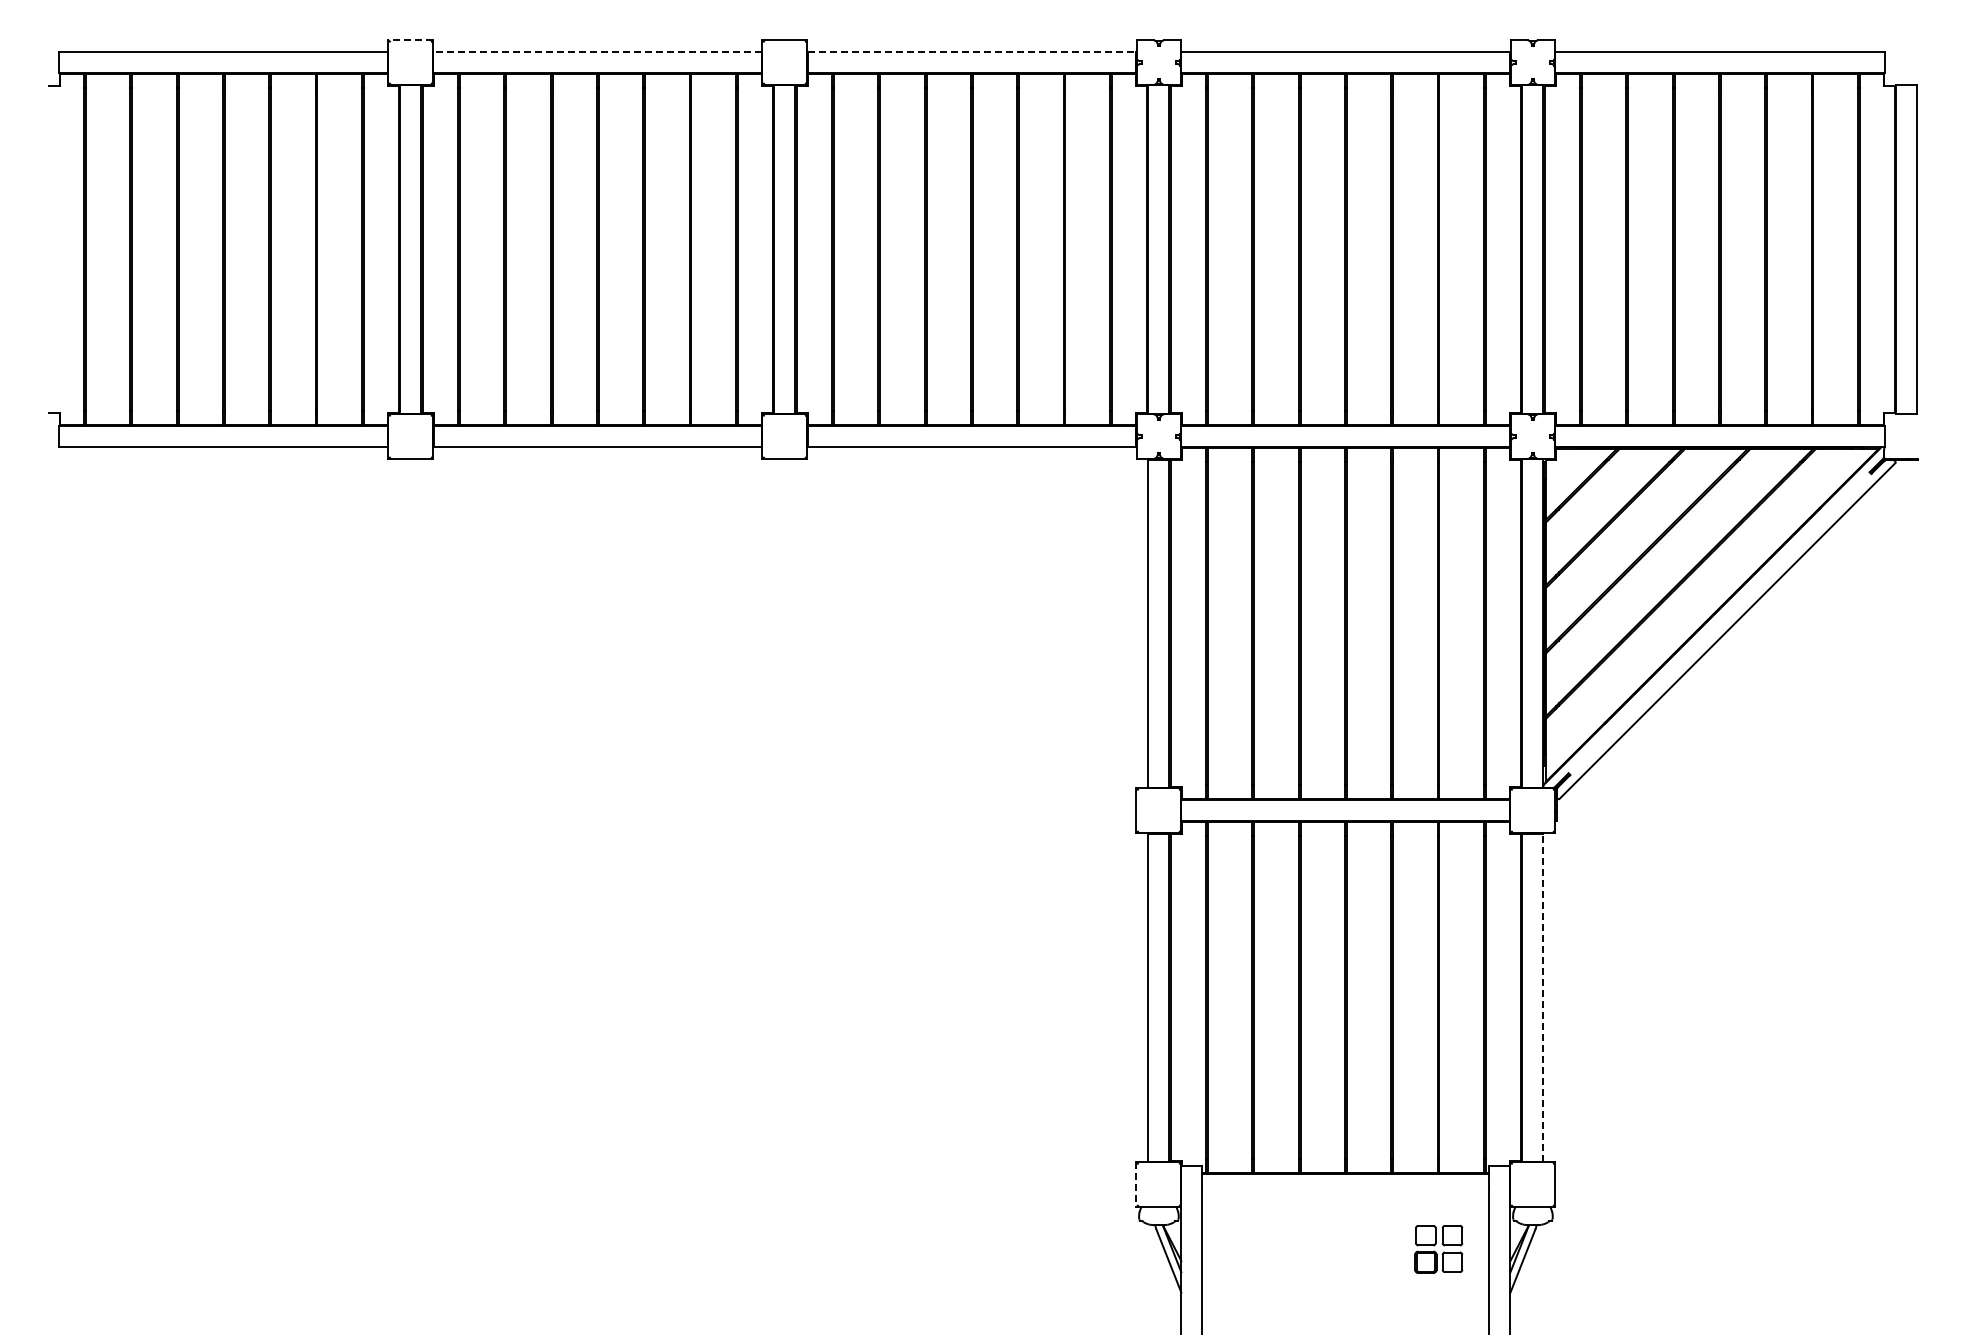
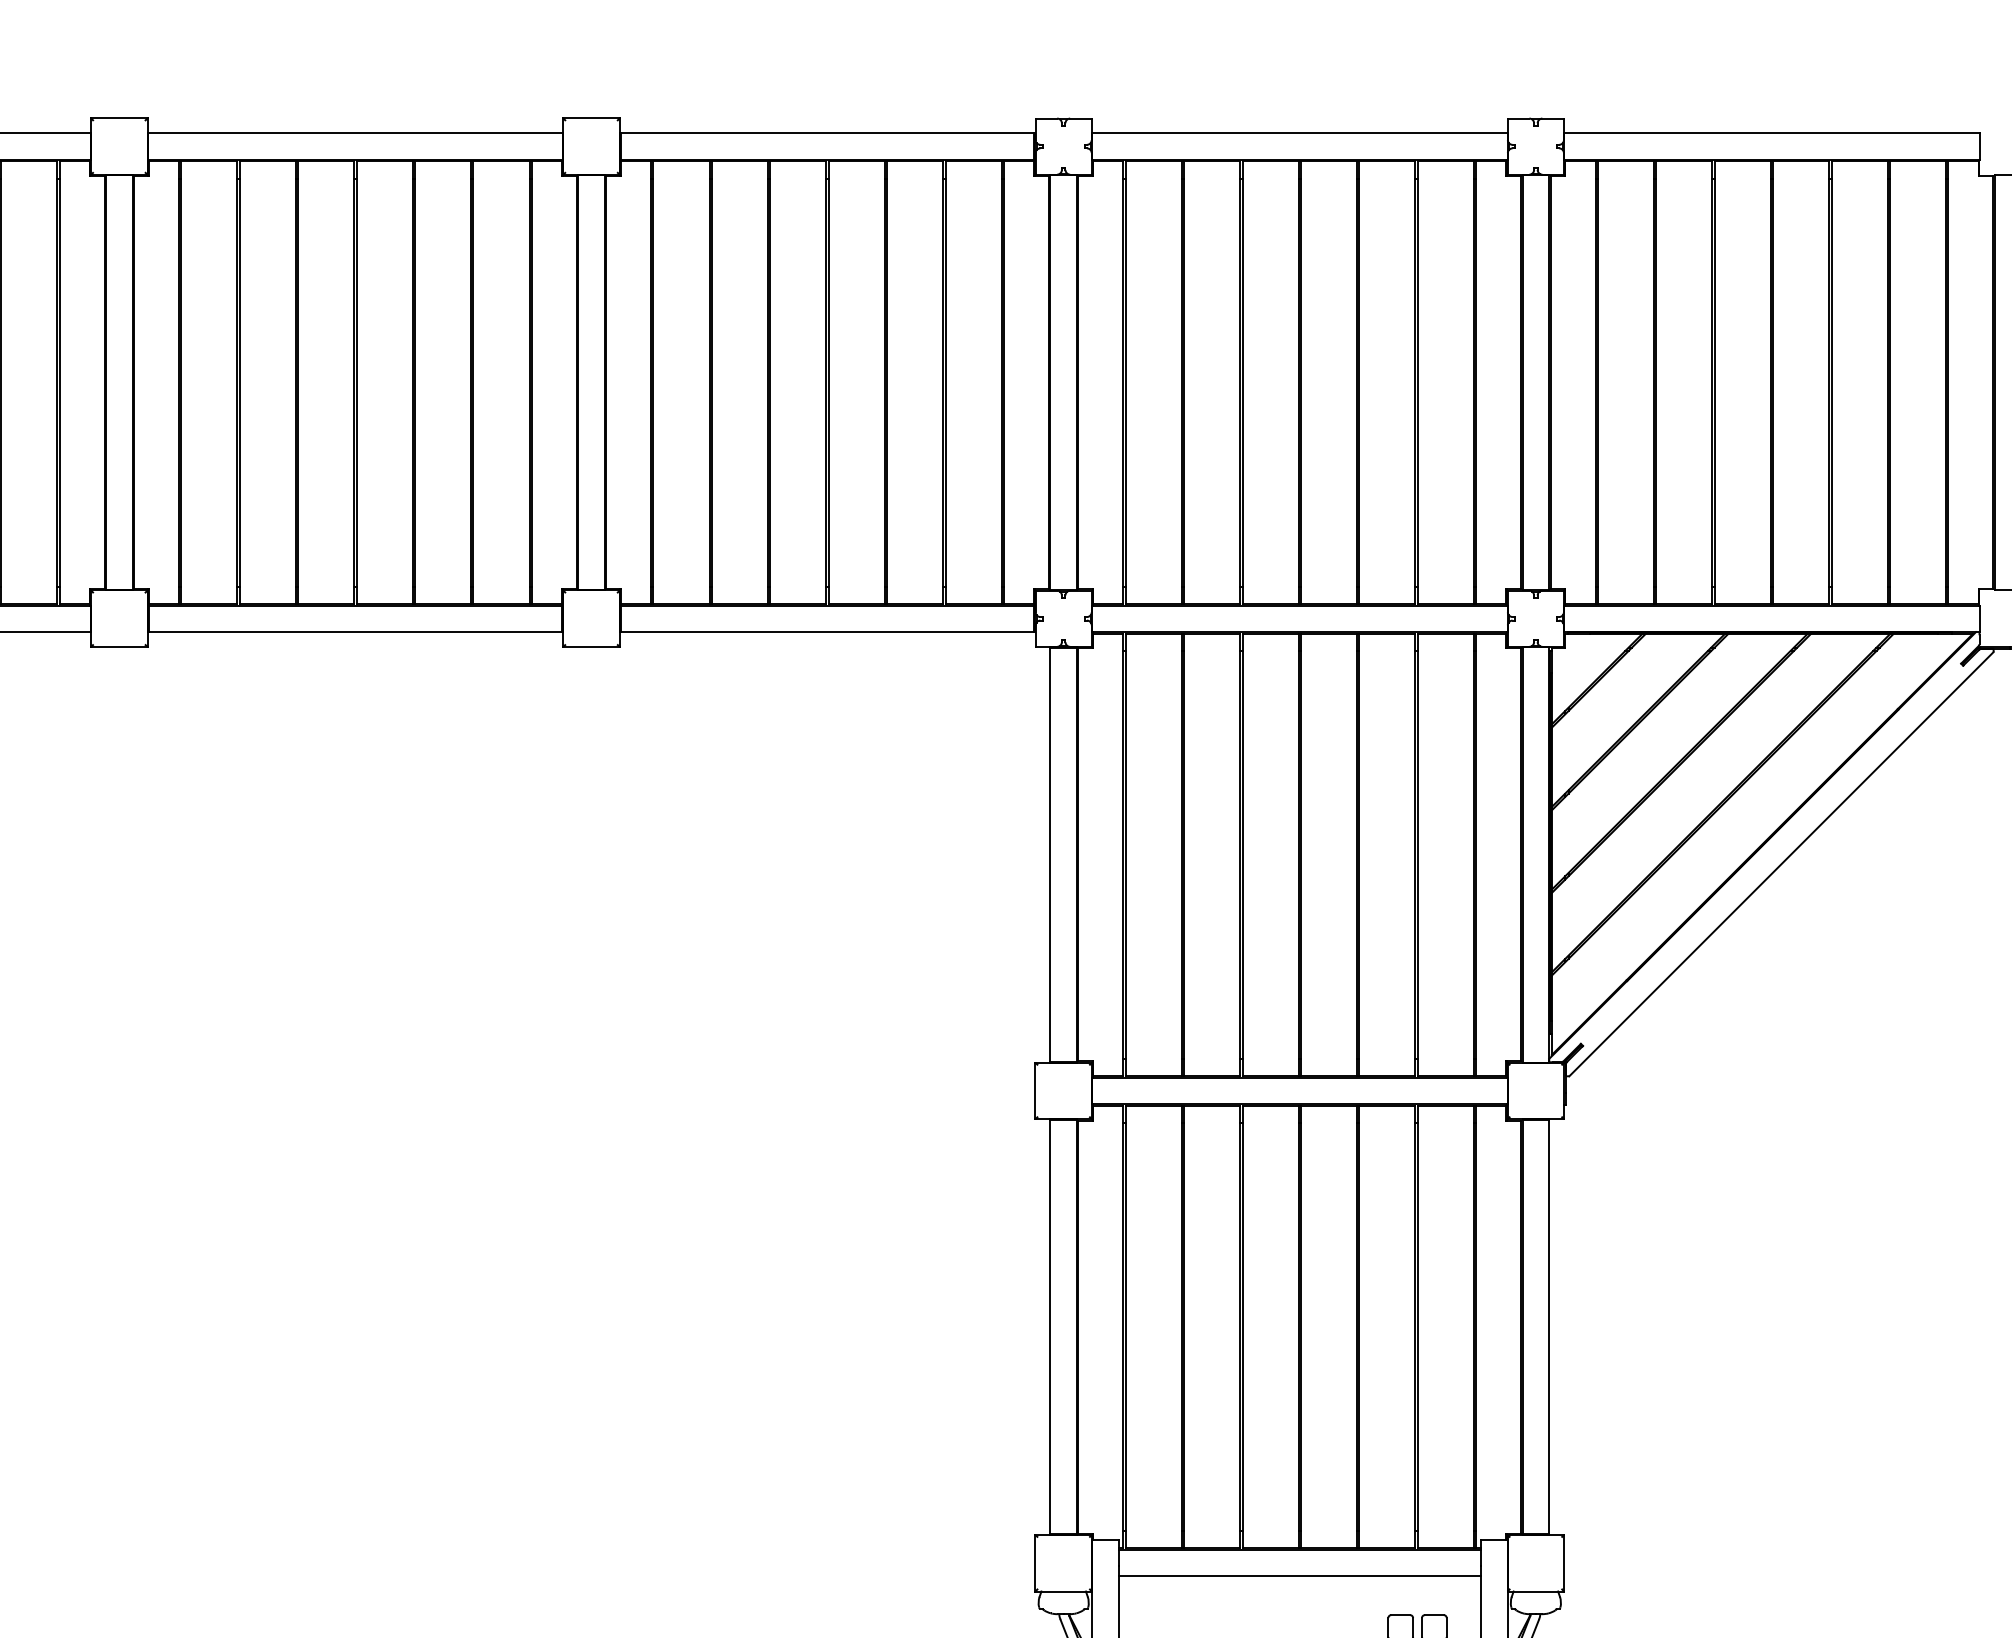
line: (410, 40) -> (118, 118), dashed -> solid
line: (597, 52) -> (354, 133), dashed -> solid
line: (971, 52) -> (827, 133), dashed -> solid
line: (1543, 997) -> (1549, 1326), dashed -> solid
line: (1136, 1185) -> (1035, 1564), dashed -> solid
line: (1345, 1195) -> (1299, 1576), added

